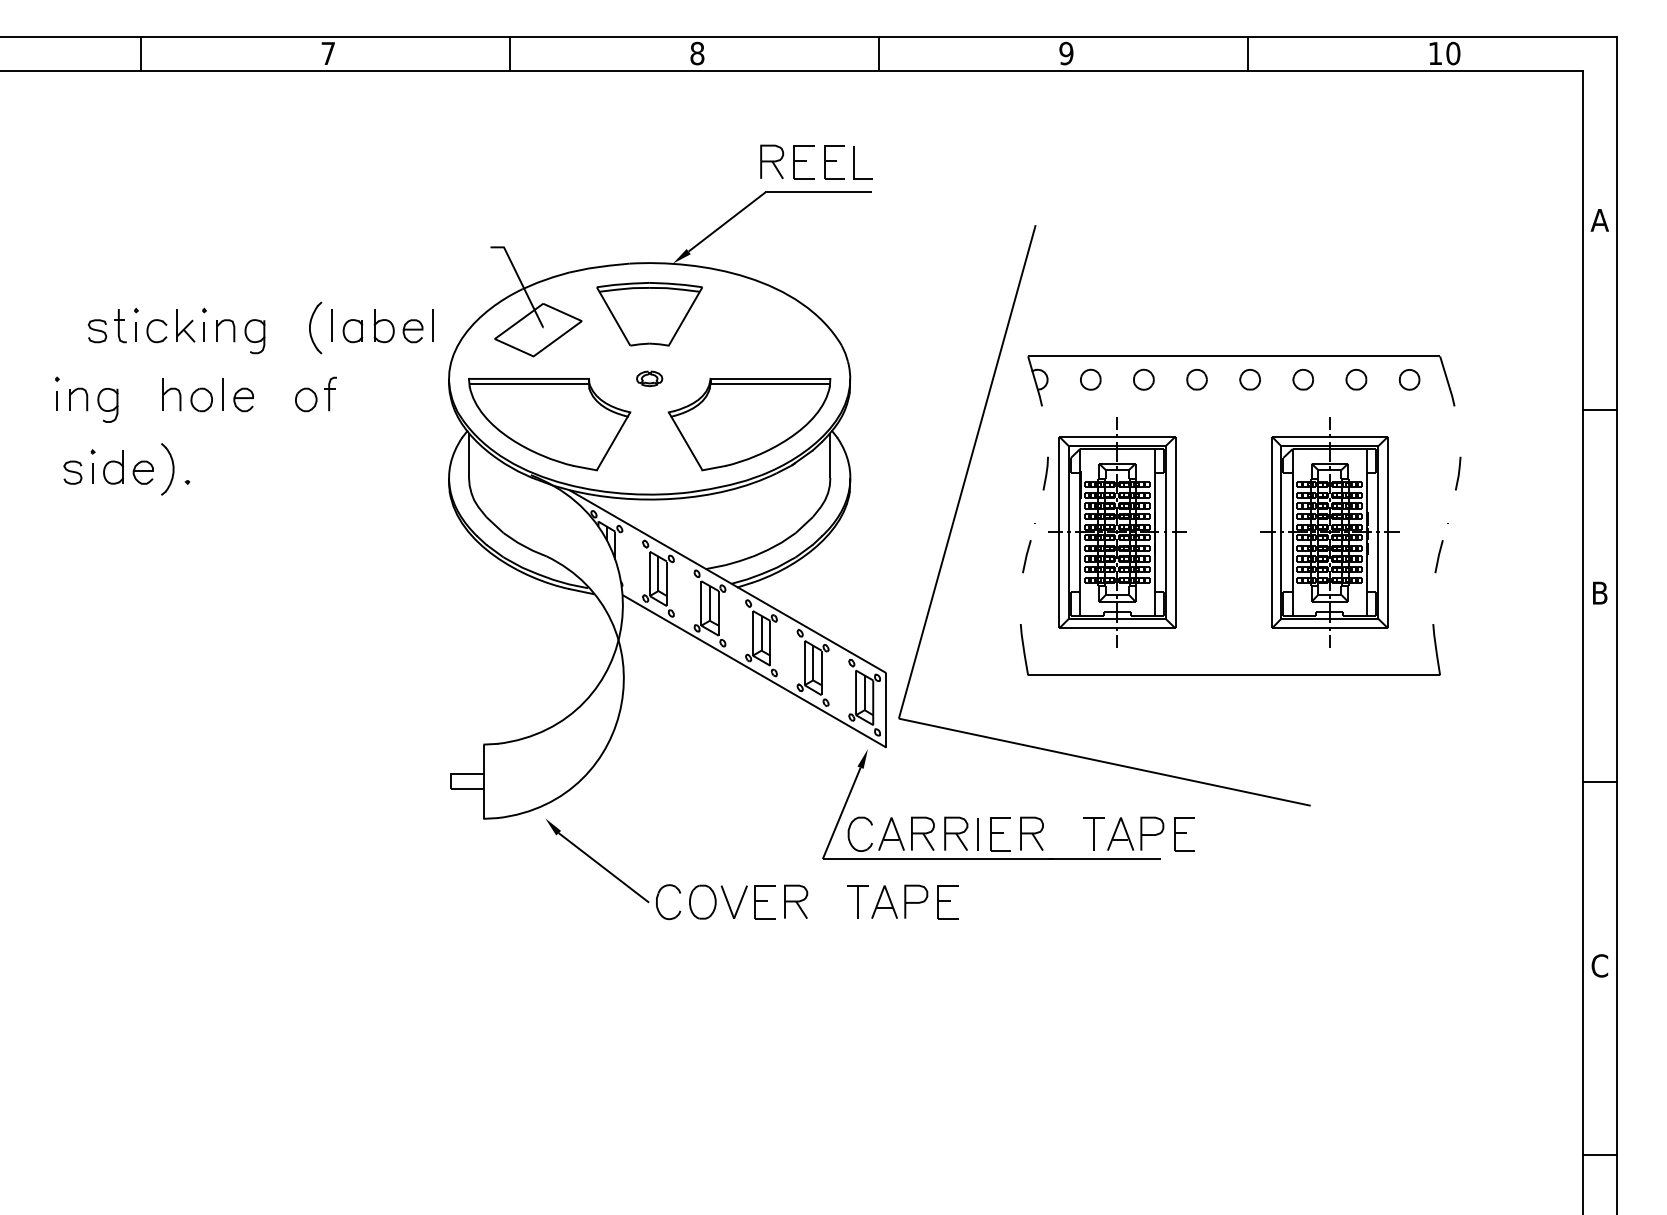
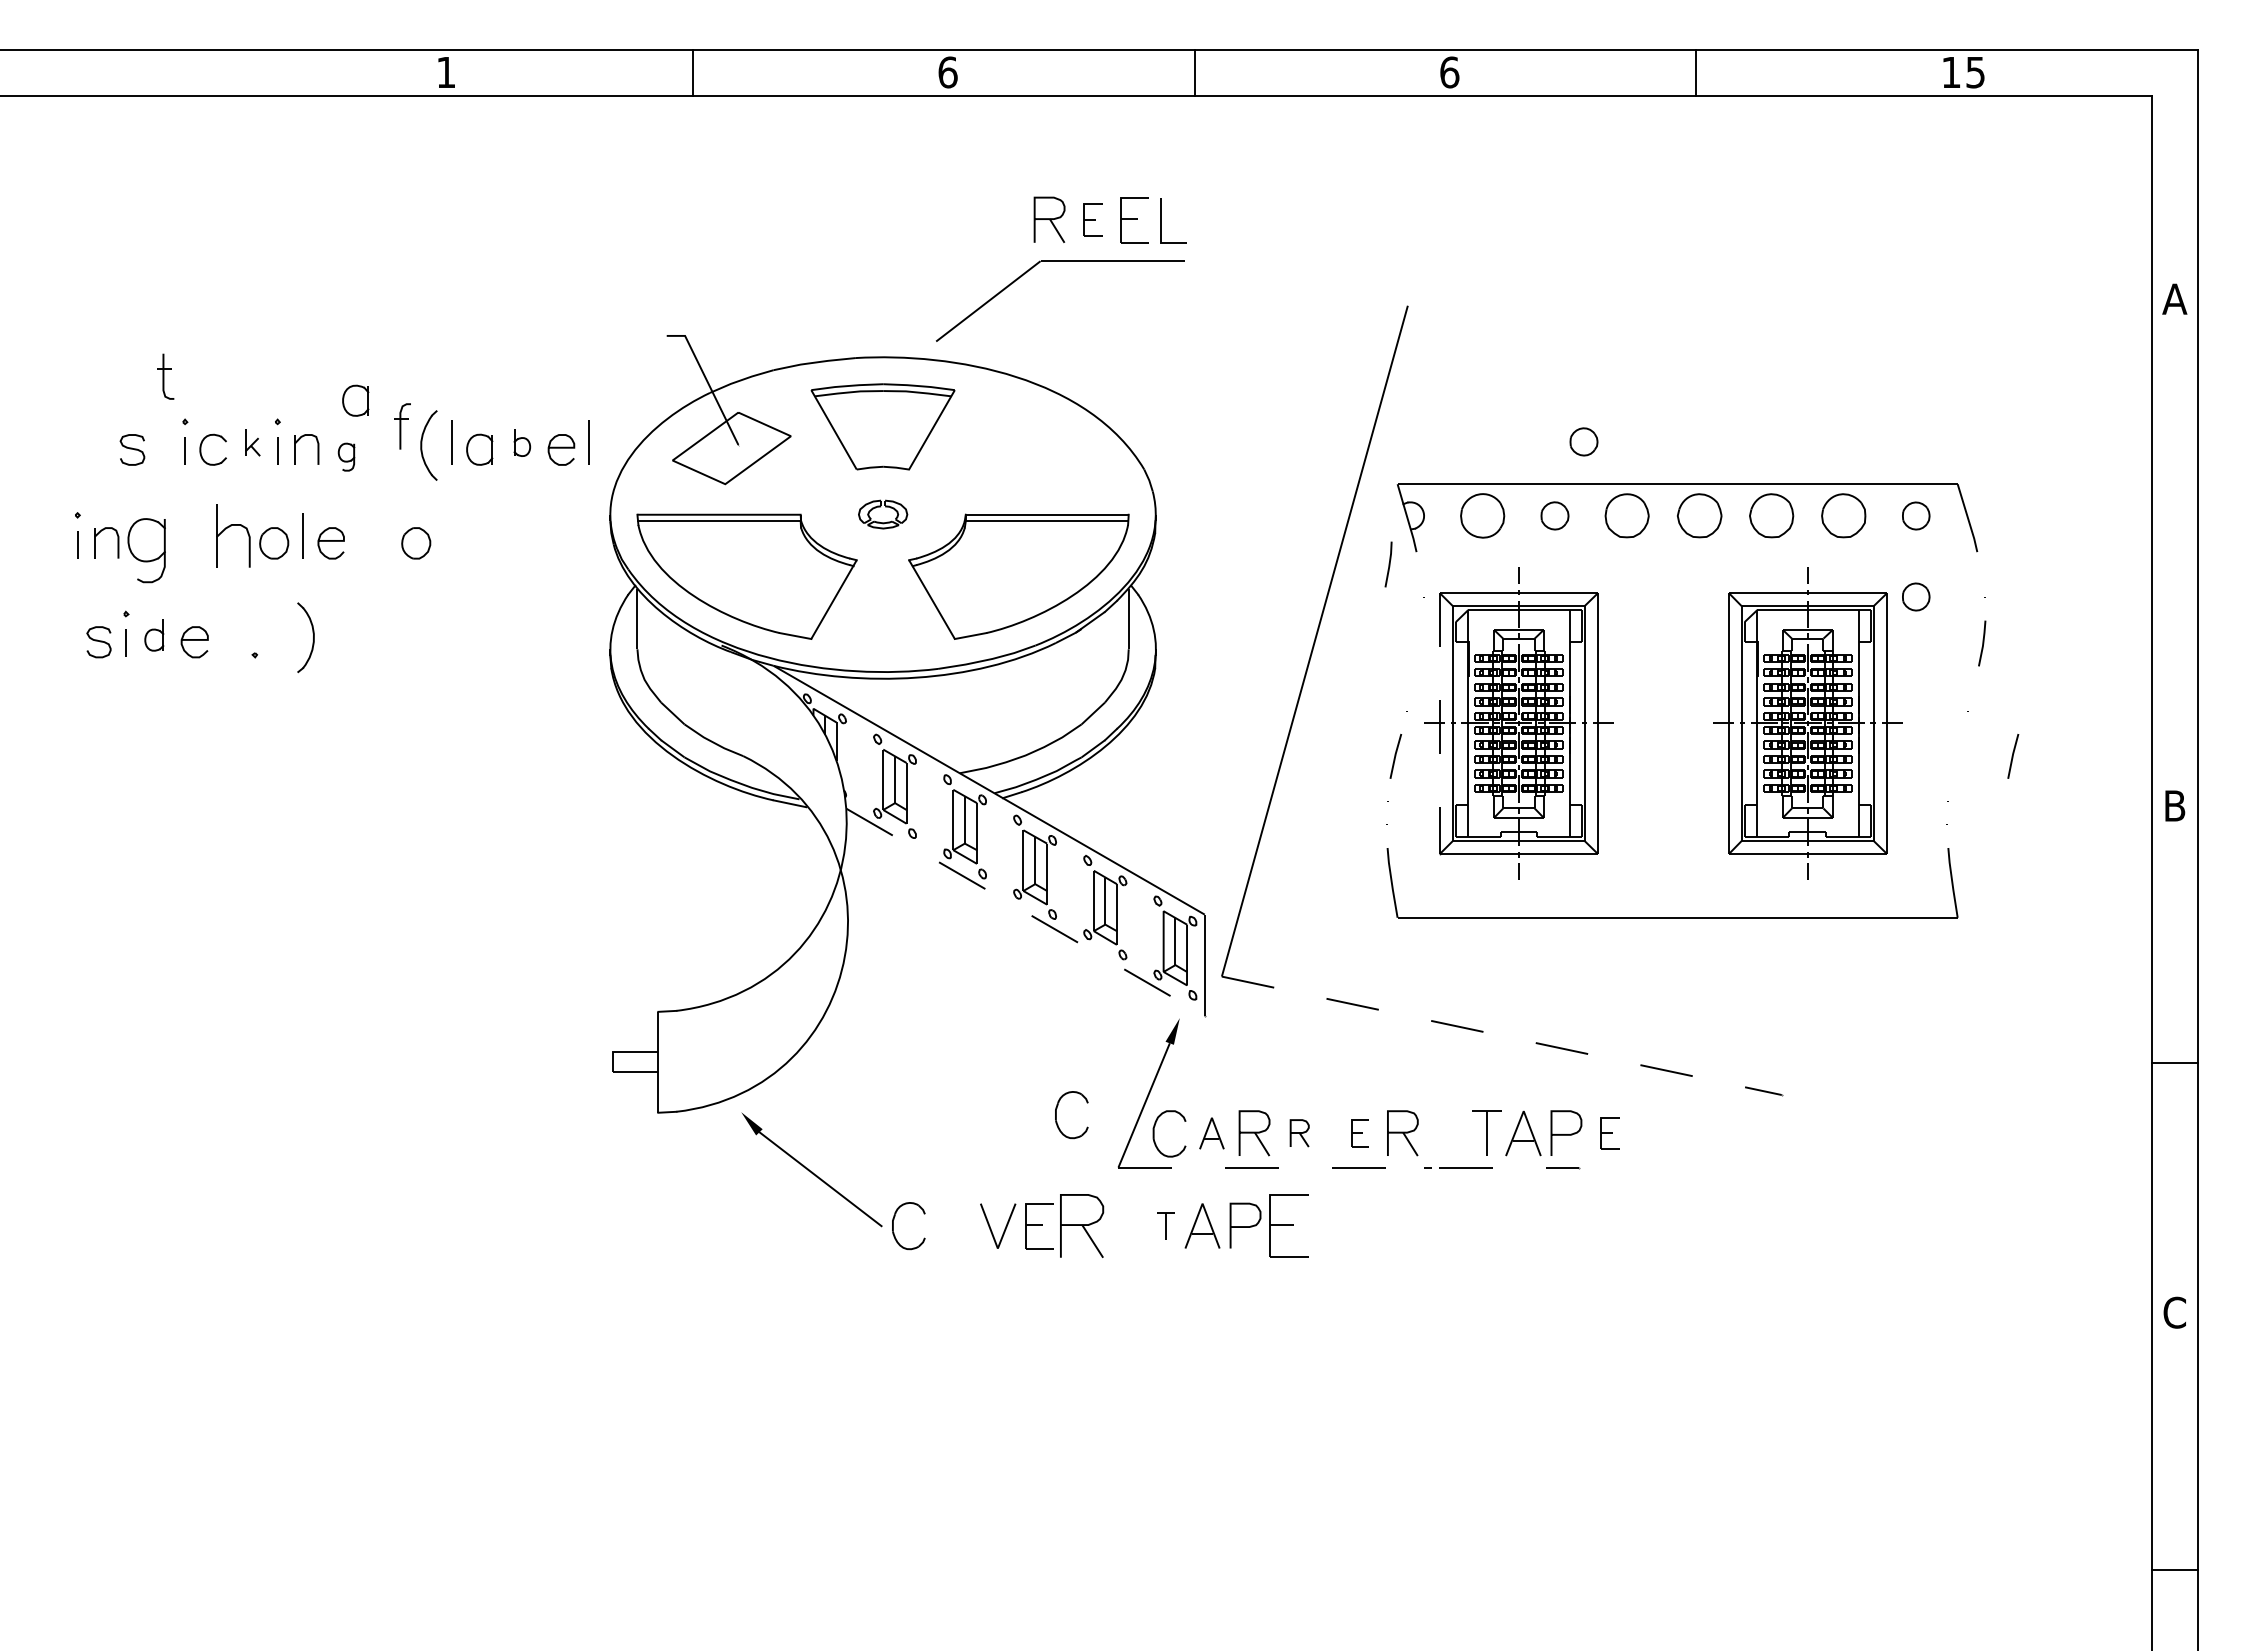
line: (140, 53) -> (191, 72), removed
text: (328, 53) -> (446, 72), 7 -> 1
text: (697, 53) -> (947, 72), 8 -> 6
text: (1066, 53) -> (1449, 72), 9 -> 6
text: (1453, 53) -> (1975, 72), 10 -> 15
part: (804, 162) -> (1093, 220), size x0.7
fill: (681, 256) -> (926, 348), removed
part: (261, 294) -> (355, 400), added
part: (120, 325) -> (165, 376), moved
part: (185, 325) -> (252, 442), size x0.6
part: (384, 325) -> (522, 442), size x0.6
part: (1164, 325) -> (1583, 441), added
part: (254, 336) -> (346, 456), size x0.6
part: (649, 378) -> (882, 514), size x1.4
part: (1090, 379) -> (1482, 515), size x1.6
part: (1197, 379) -> (1627, 515), size x1.6
part: (1249, 379) -> (1698, 515), size x1.6
part: (1303, 379) -> (1771, 515), size x1.6
part: (1356, 379) -> (1843, 515), size x1.6
part: (171, 394) -> (233, 535), size x1.4
part: (330, 394) -> (402, 426), moved
part: (107, 405) -> (146, 550), size x1.4
line: (1599, 409) -> (2174, 556), removed
part: (1409, 439) -> (1916, 596), added
part: (113, 467) -> (154, 635), size x0.7
part: (173, 469) -> (313, 637), moved
line: (1045, 473) -> (1388, 564), moved
line: (1058, 533) -> (1439, 724), solid -> dashed
line: (1439, 556) -> (2013, 756), moved
line: (755, 671) -> (1026, 912), solid -> dashed
line: (1105, 761) -> (1502, 1035), solid -> dashed
part: (777, 820) -> (1056, 1115), added
part: (891, 834) -> (1211, 1133), size x0.7
part: (955, 834) -> (1299, 1133), size x0.6
line: (978, 834) -> (1329, 1133), removed
part: (1000, 834) -> (1360, 1133), size x0.6
part: (1184, 834) -> (1609, 1133), size x0.7
line: (992, 859) -> (1349, 1167), solid -> dashed
part: (702, 901) -> (955, 1225), removed
part: (796, 901) -> (1082, 1225), size x1.4
part: (857, 901) -> (1165, 1225), size x0.6
part: (947, 902) -> (1288, 1226), size x1.4

